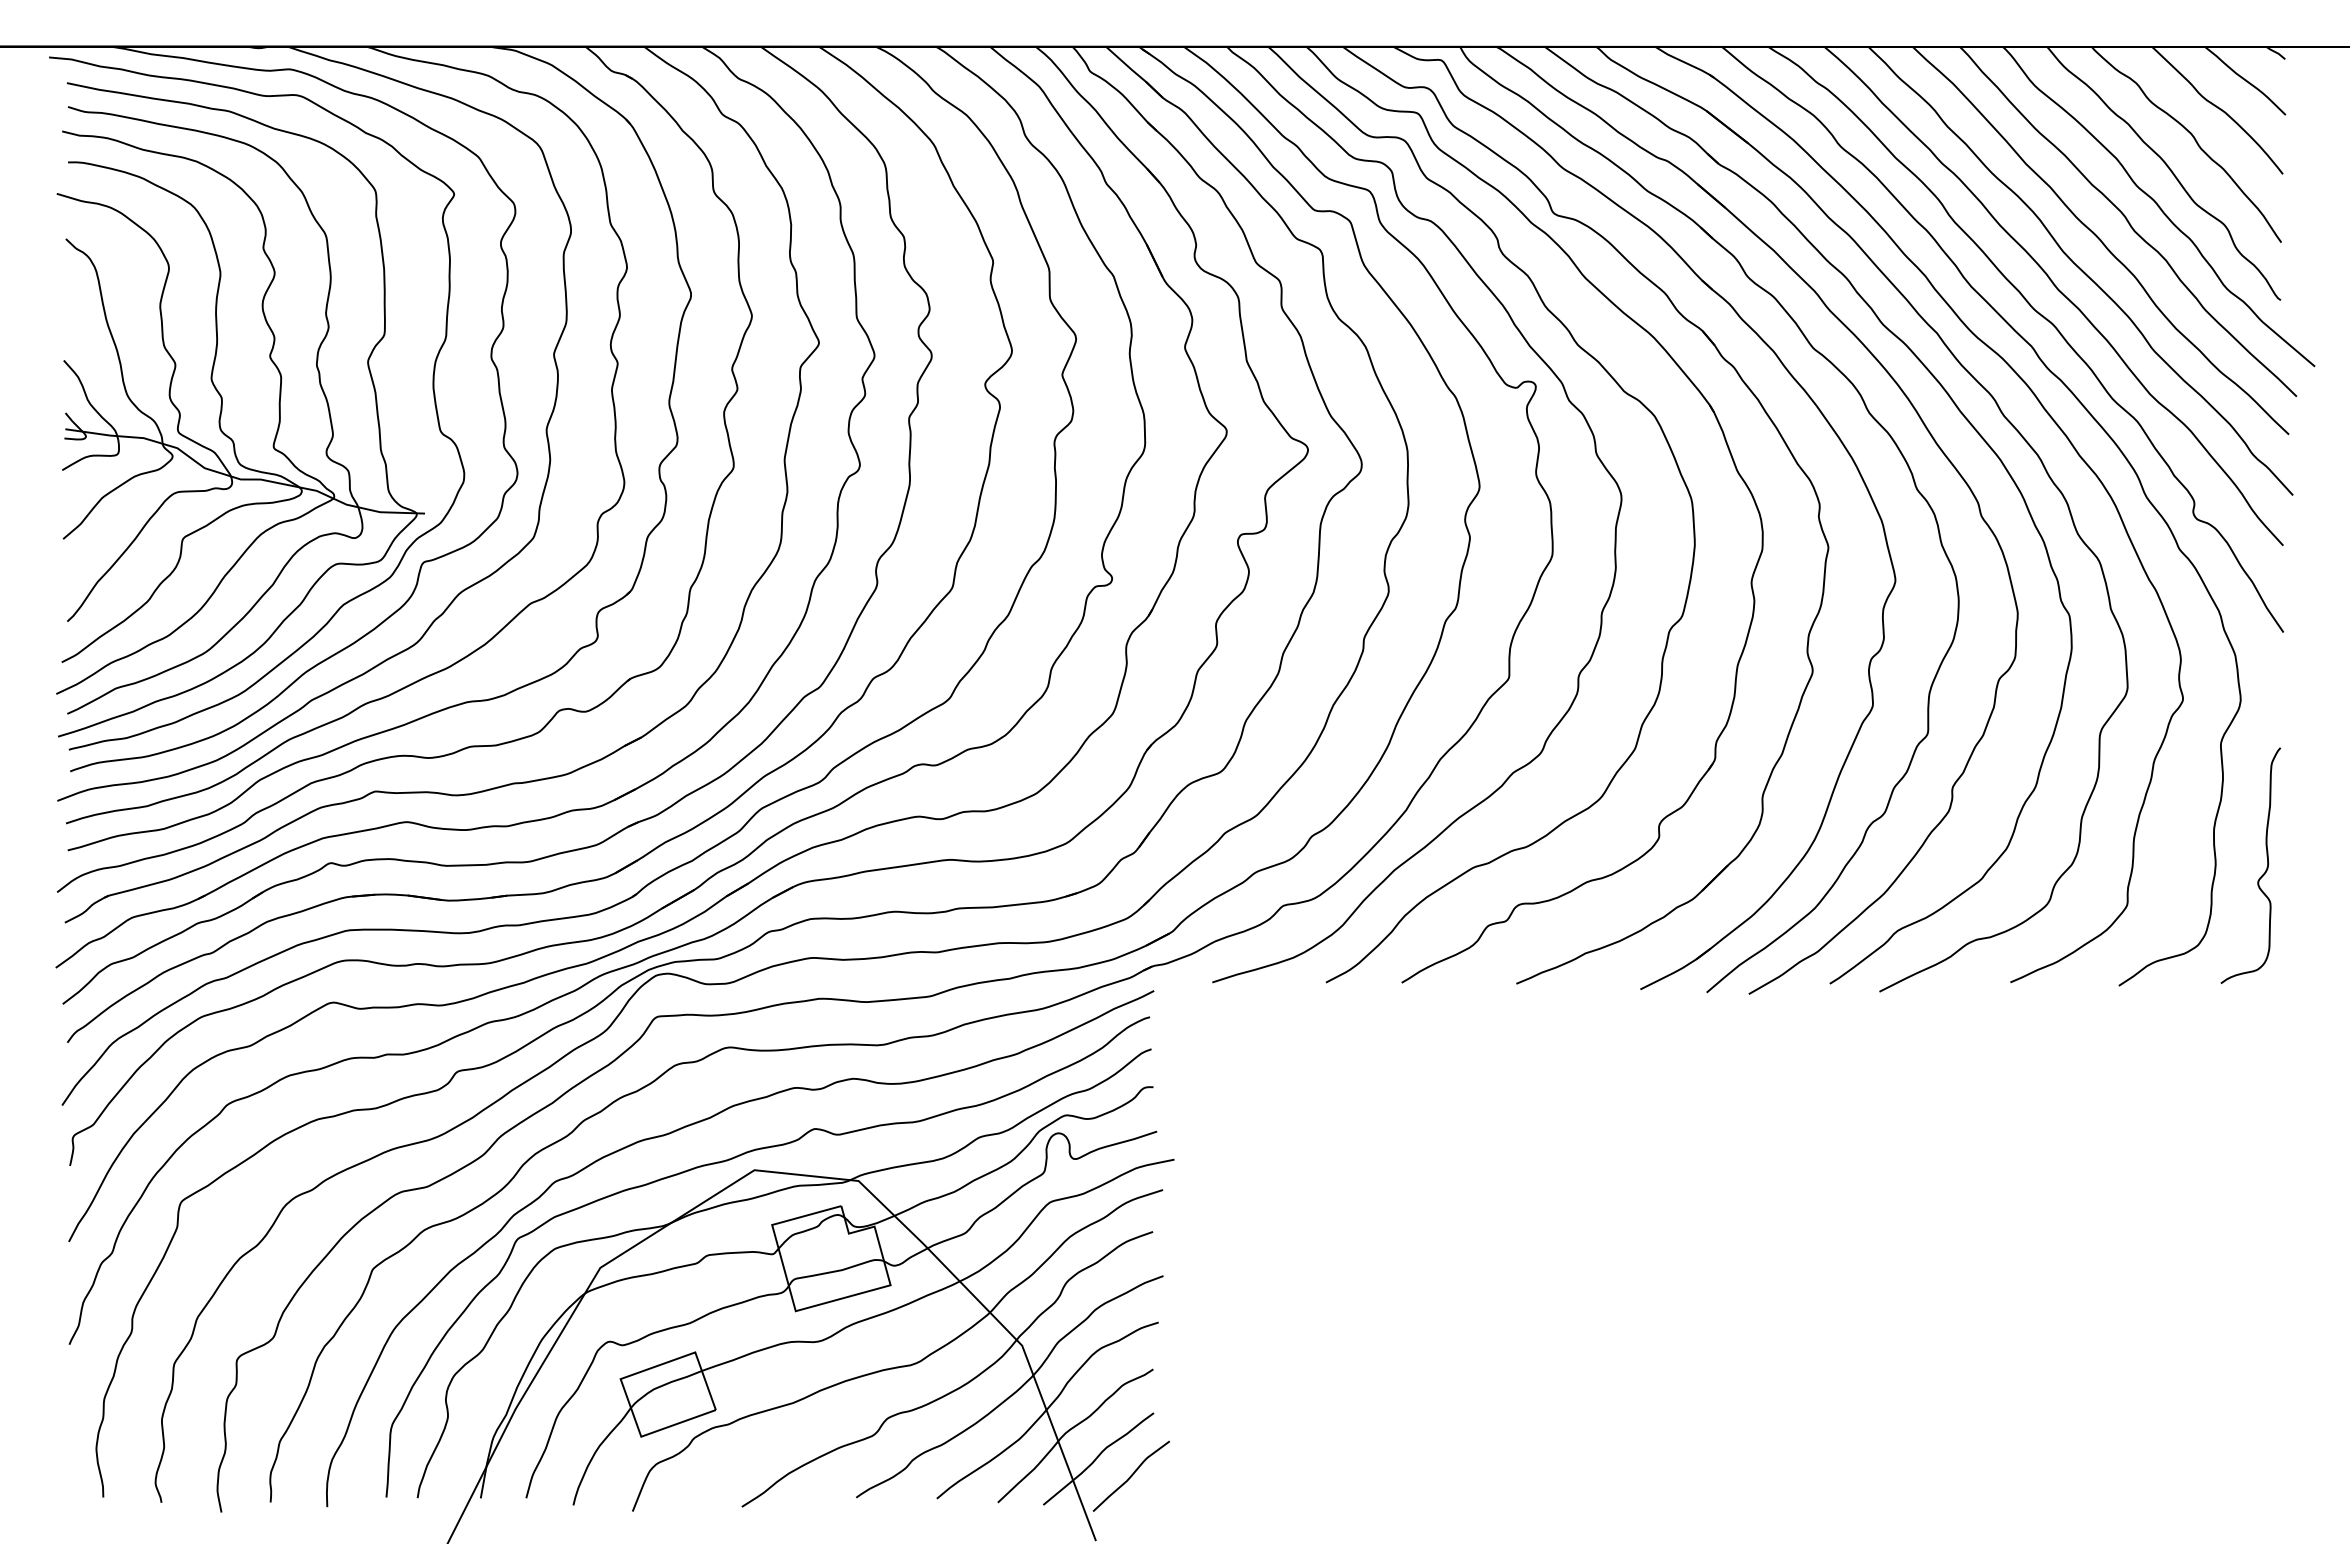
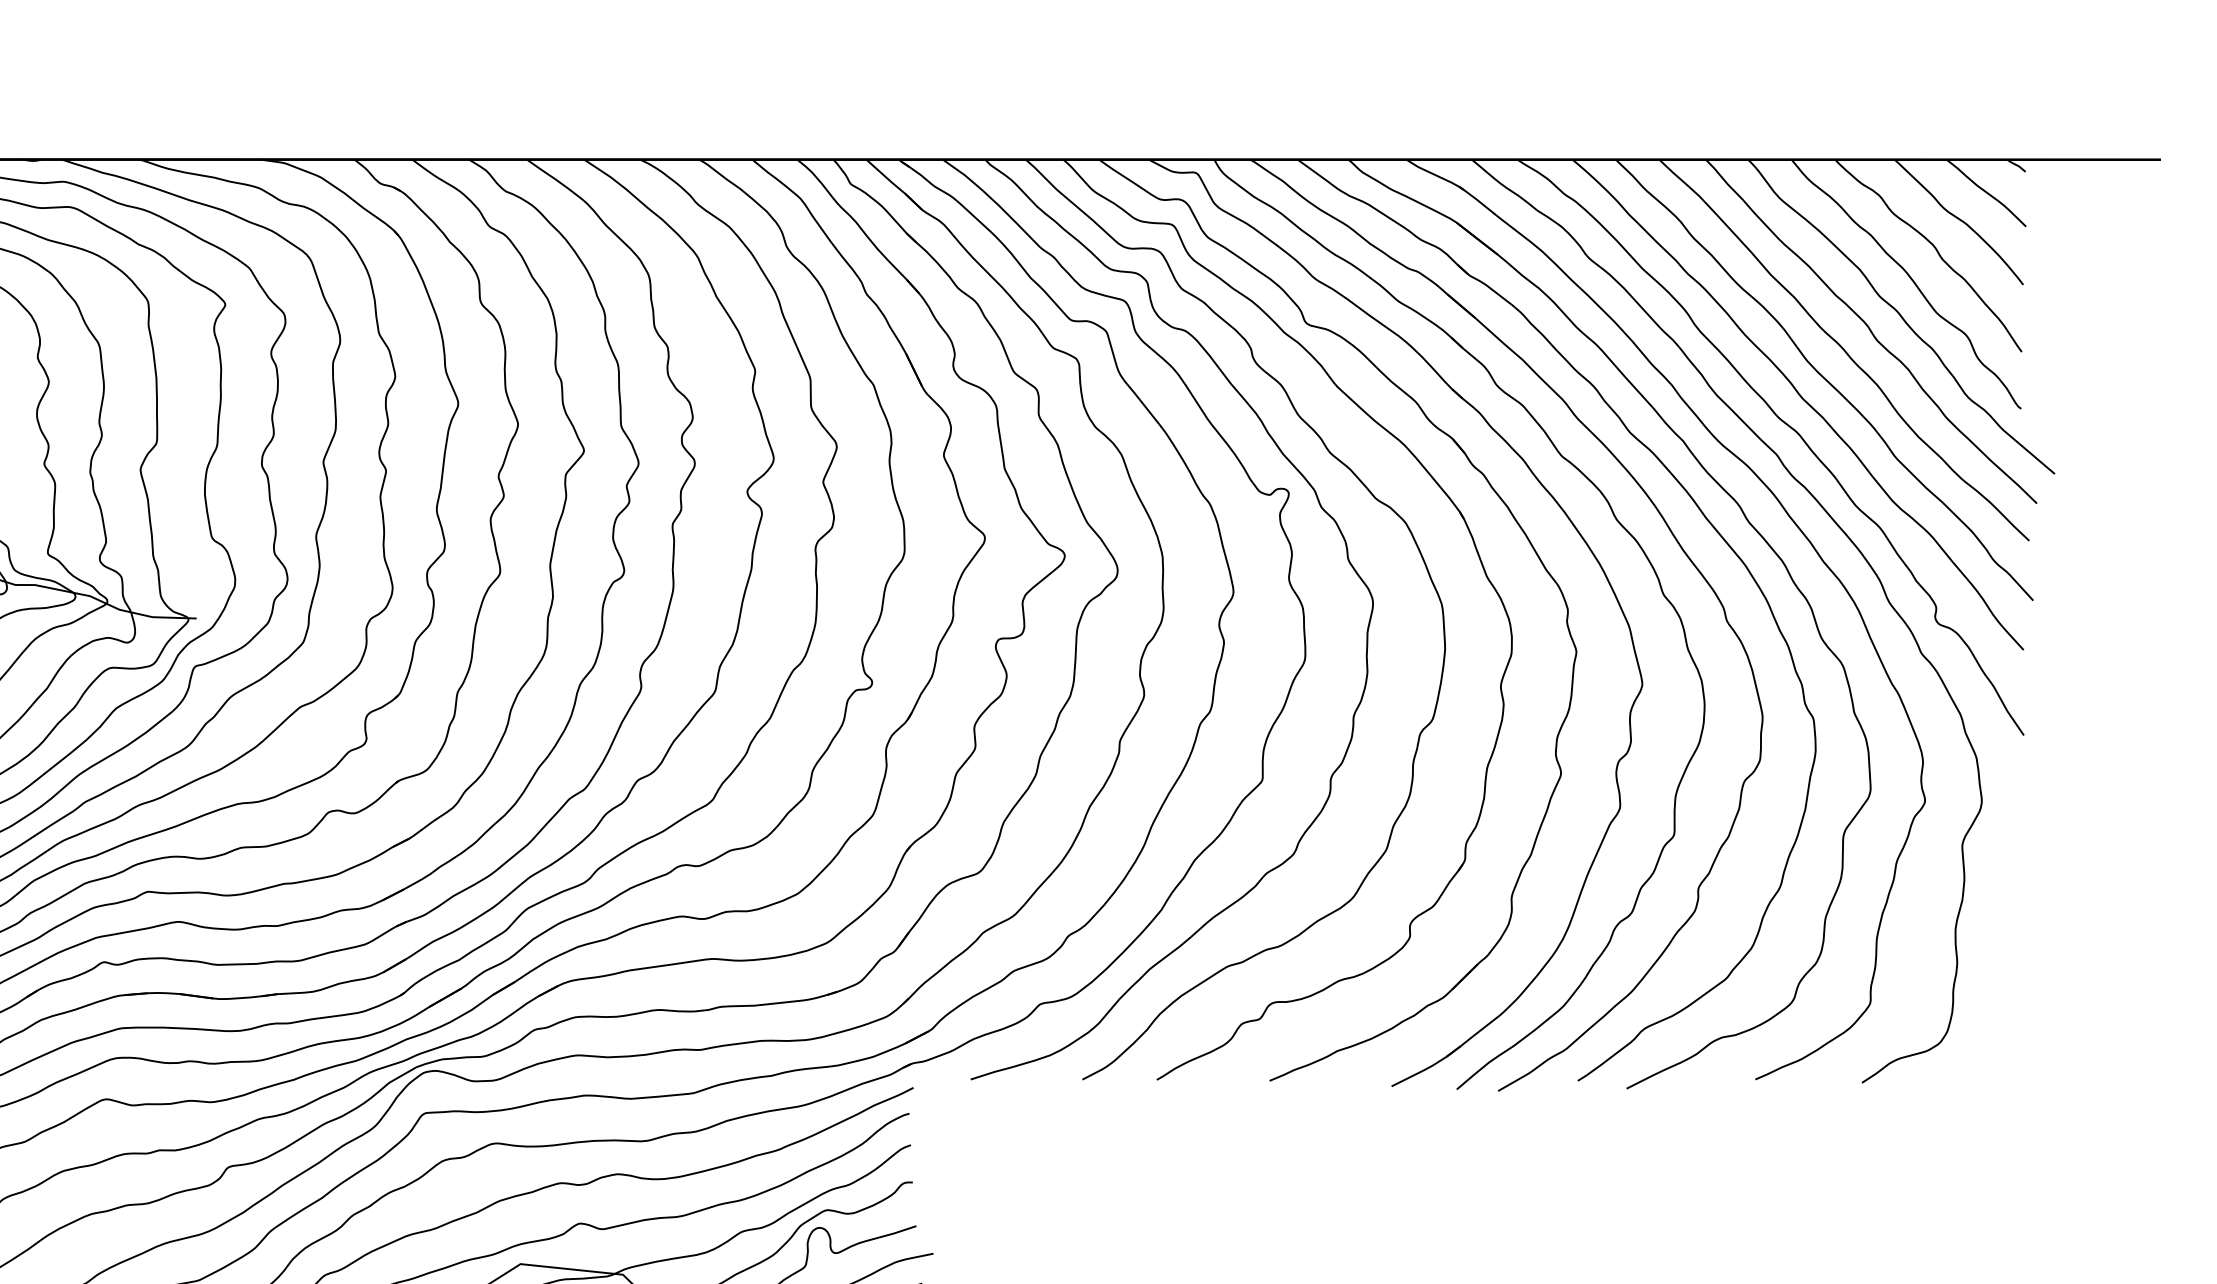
curve: (2261, 875) -> (2002, 974), removed

